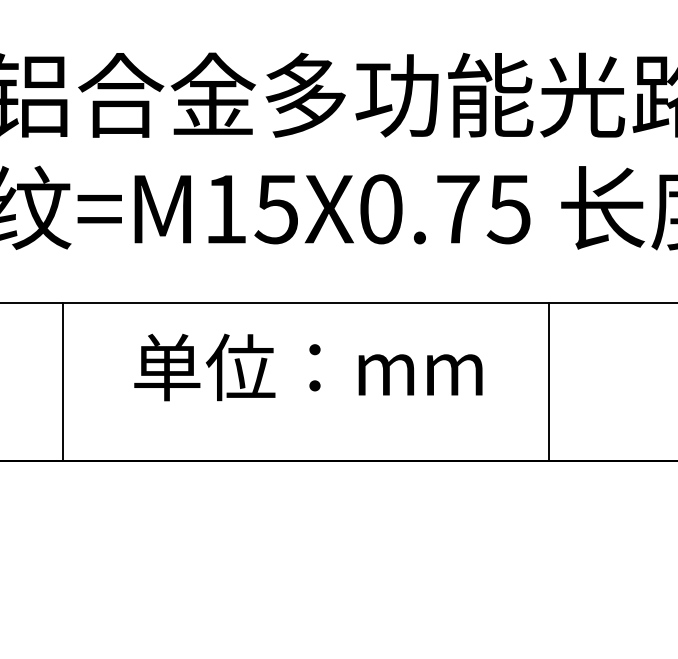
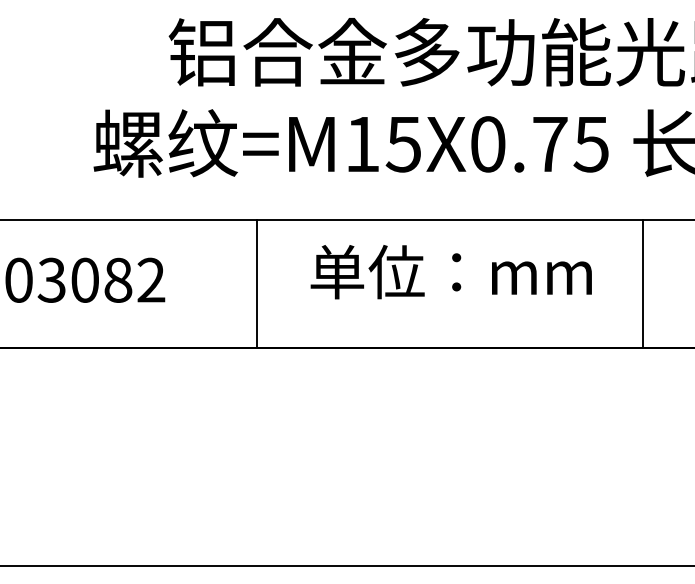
text: (307, 367) -> (450, 272), moved
line: (63, 381) -> (257, 283), moved
line: (548, 381) -> (642, 283), moved

